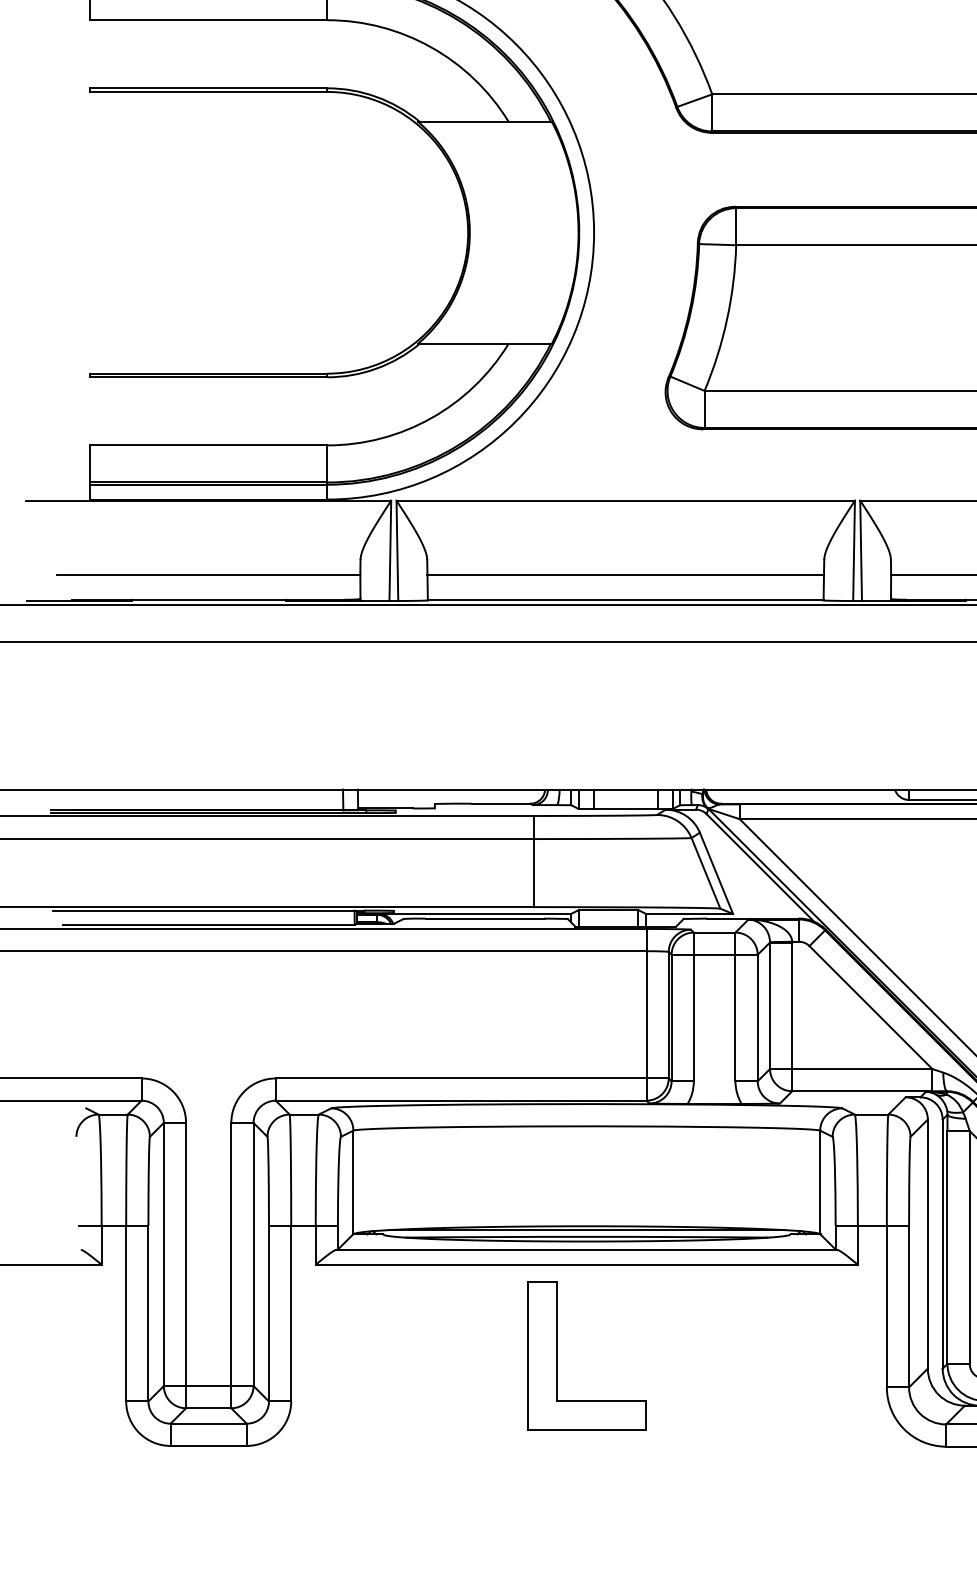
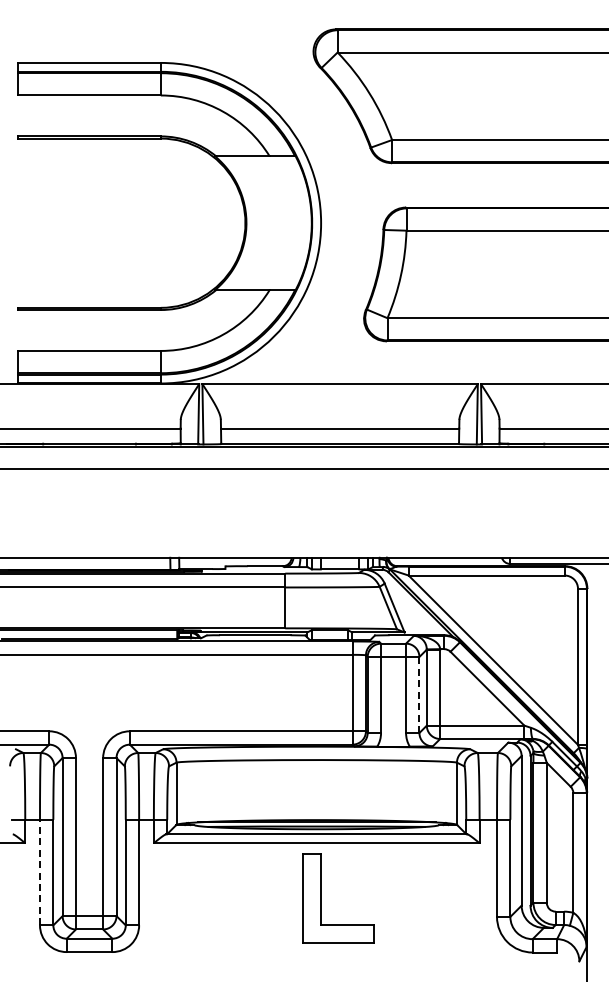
line: (757, 1017) -> (419, 694), solid -> dashed
line: (125, 1313) -> (39, 872), solid -> dashed
part: (558, 1356) -> (321, 898), moved

